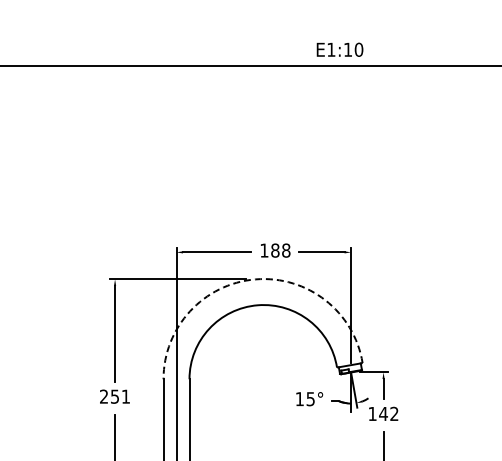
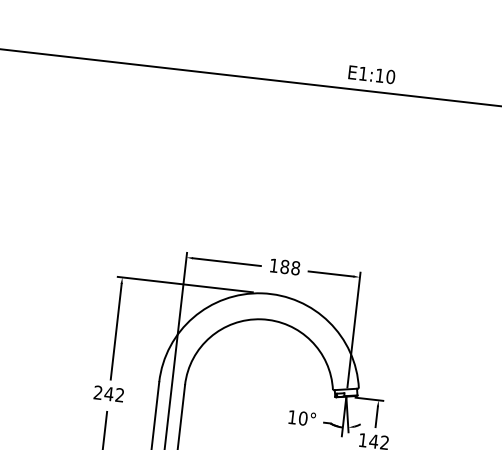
arc: (255, 279) -> (261, 293), dashed -> solid
text: (119, 396) -> (113, 394), 251 -> 242
text: (310, 399) -> (302, 418), 15° -> 10°

